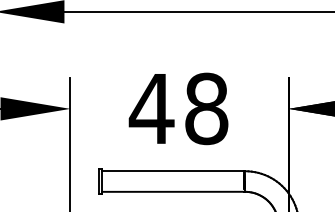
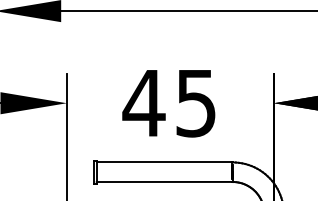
text: (206, 108) -> (196, 102), 48 -> 45

